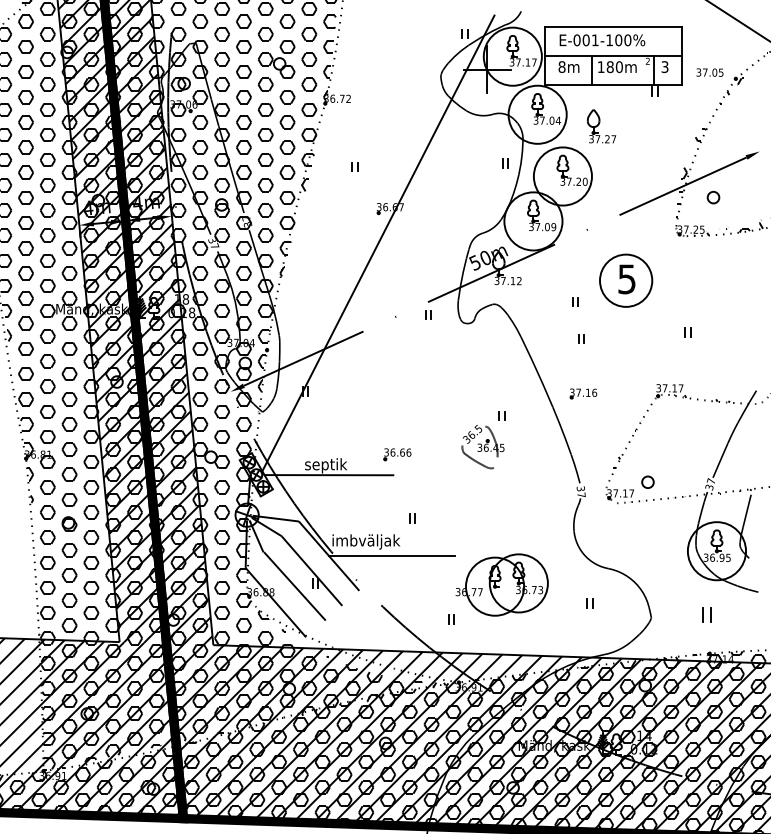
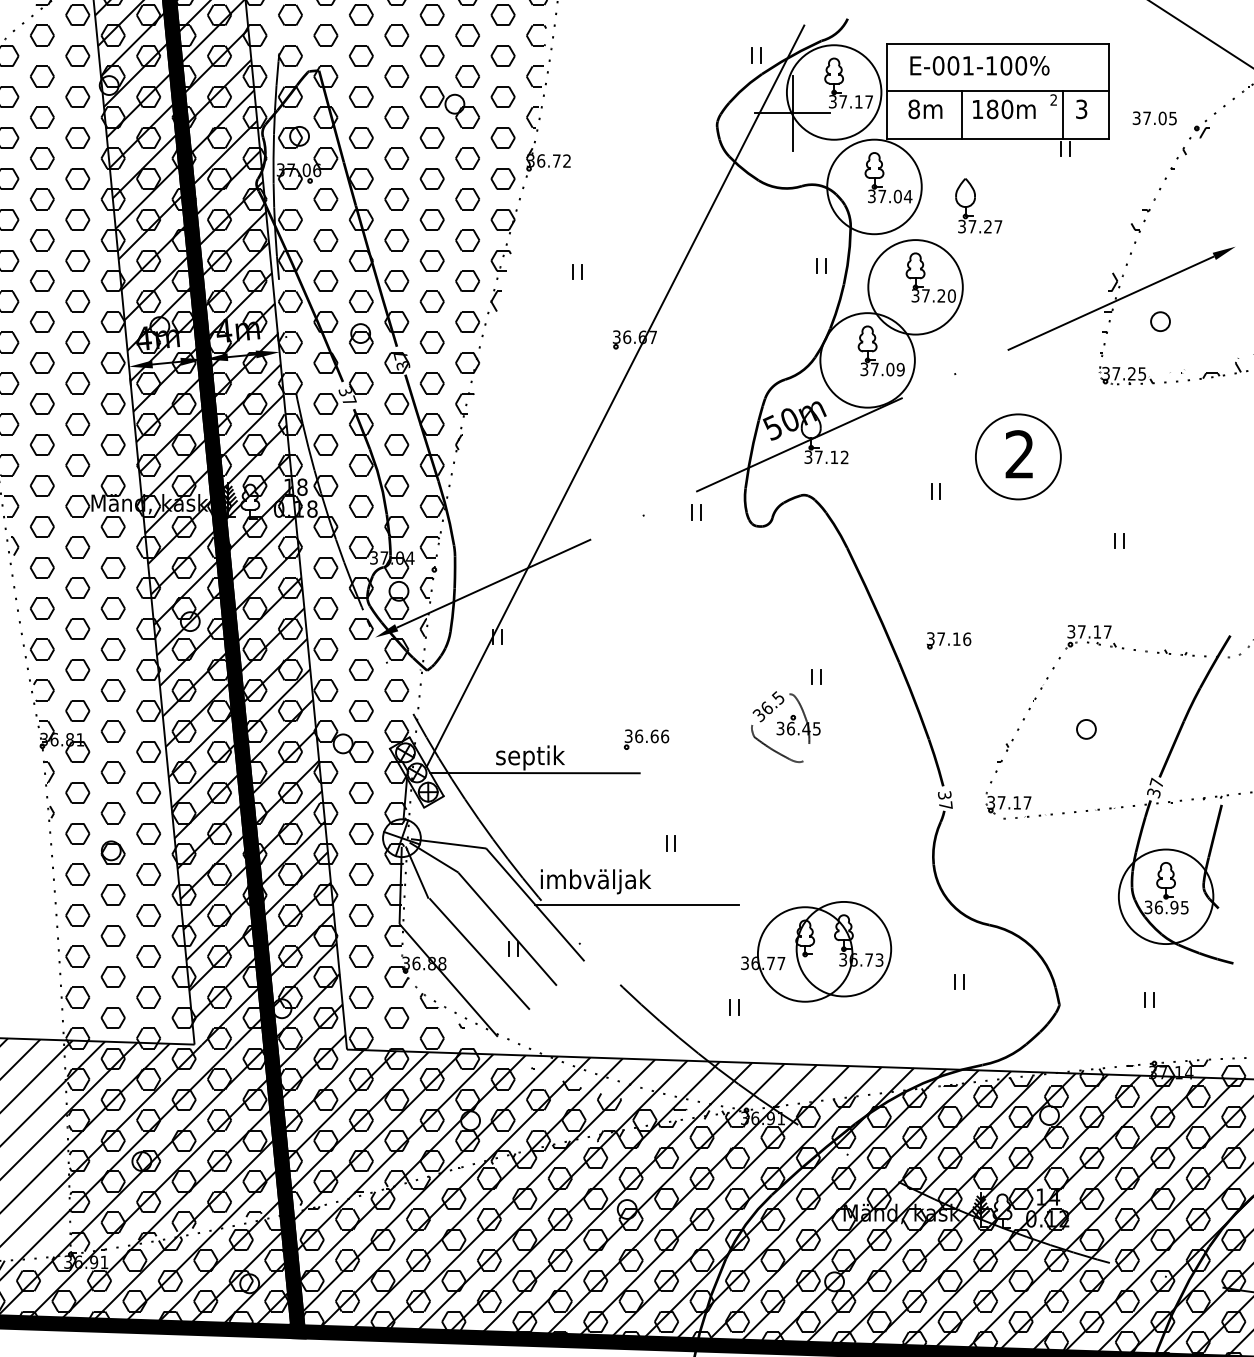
text: (626, 279) -> (1018, 454), 5 -> 2
part: (581, 338) -> (945, 550), removed
part: (647, 481) -> (1085, 728), moved
part: (706, 614) -> (1149, 999), size x0.62

